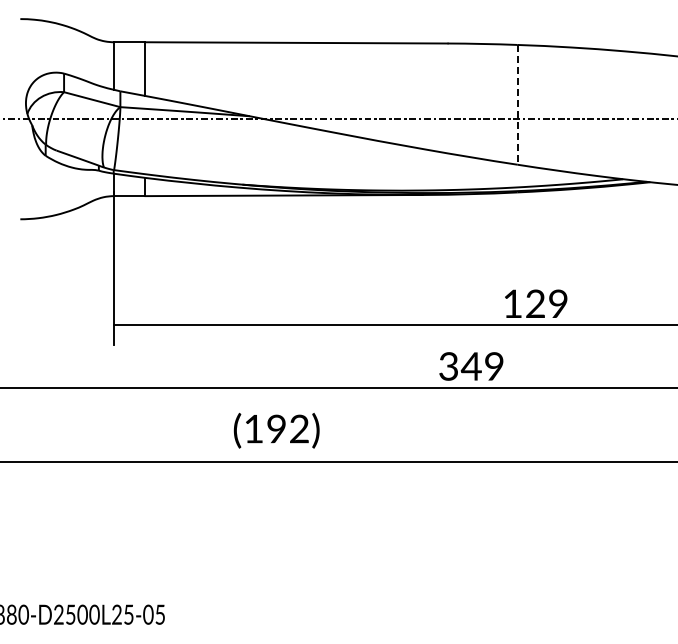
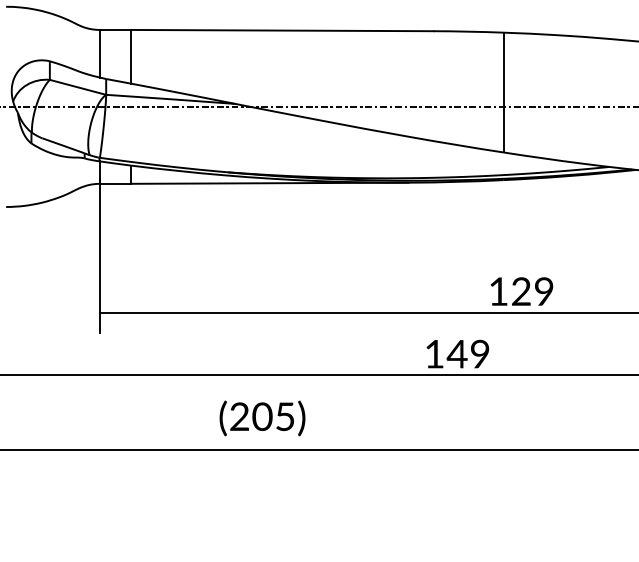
line: (517, 104) -> (503, 92), dashed -> solid
text: (448, 366) -> (434, 354), 349 -> 149
text: (276, 428) -> (262, 416), (192) -> (205)

